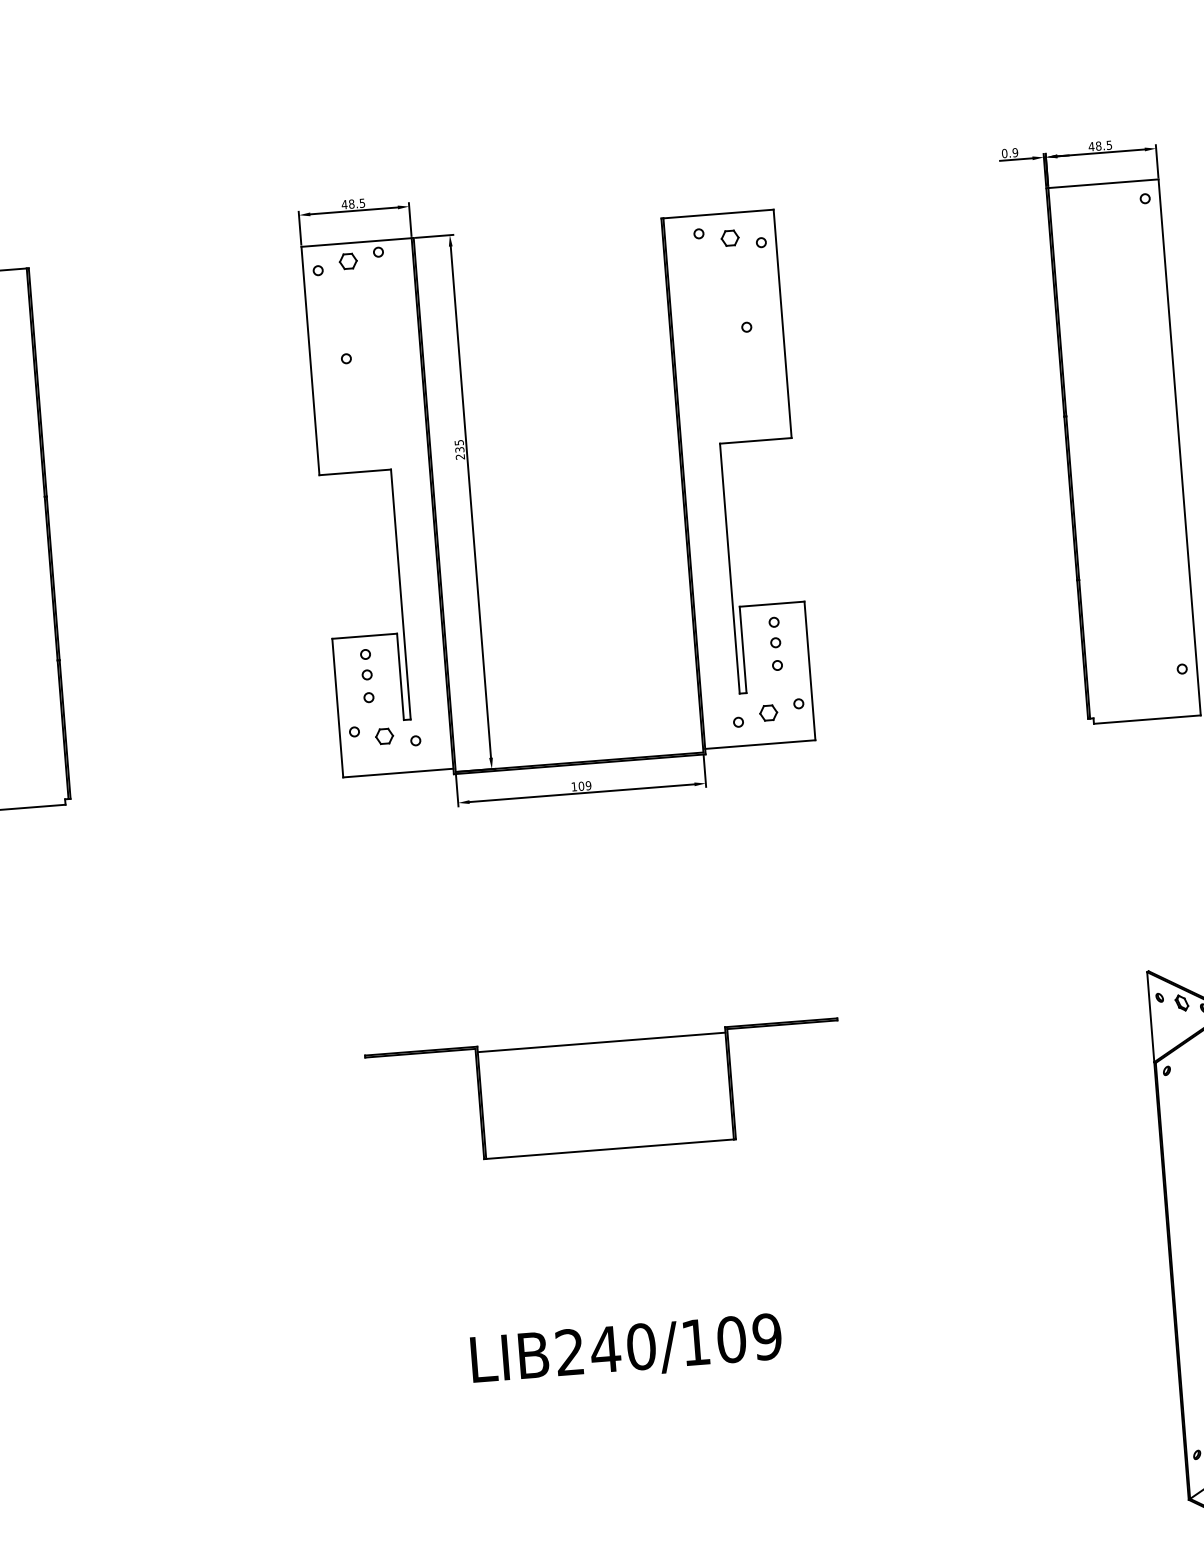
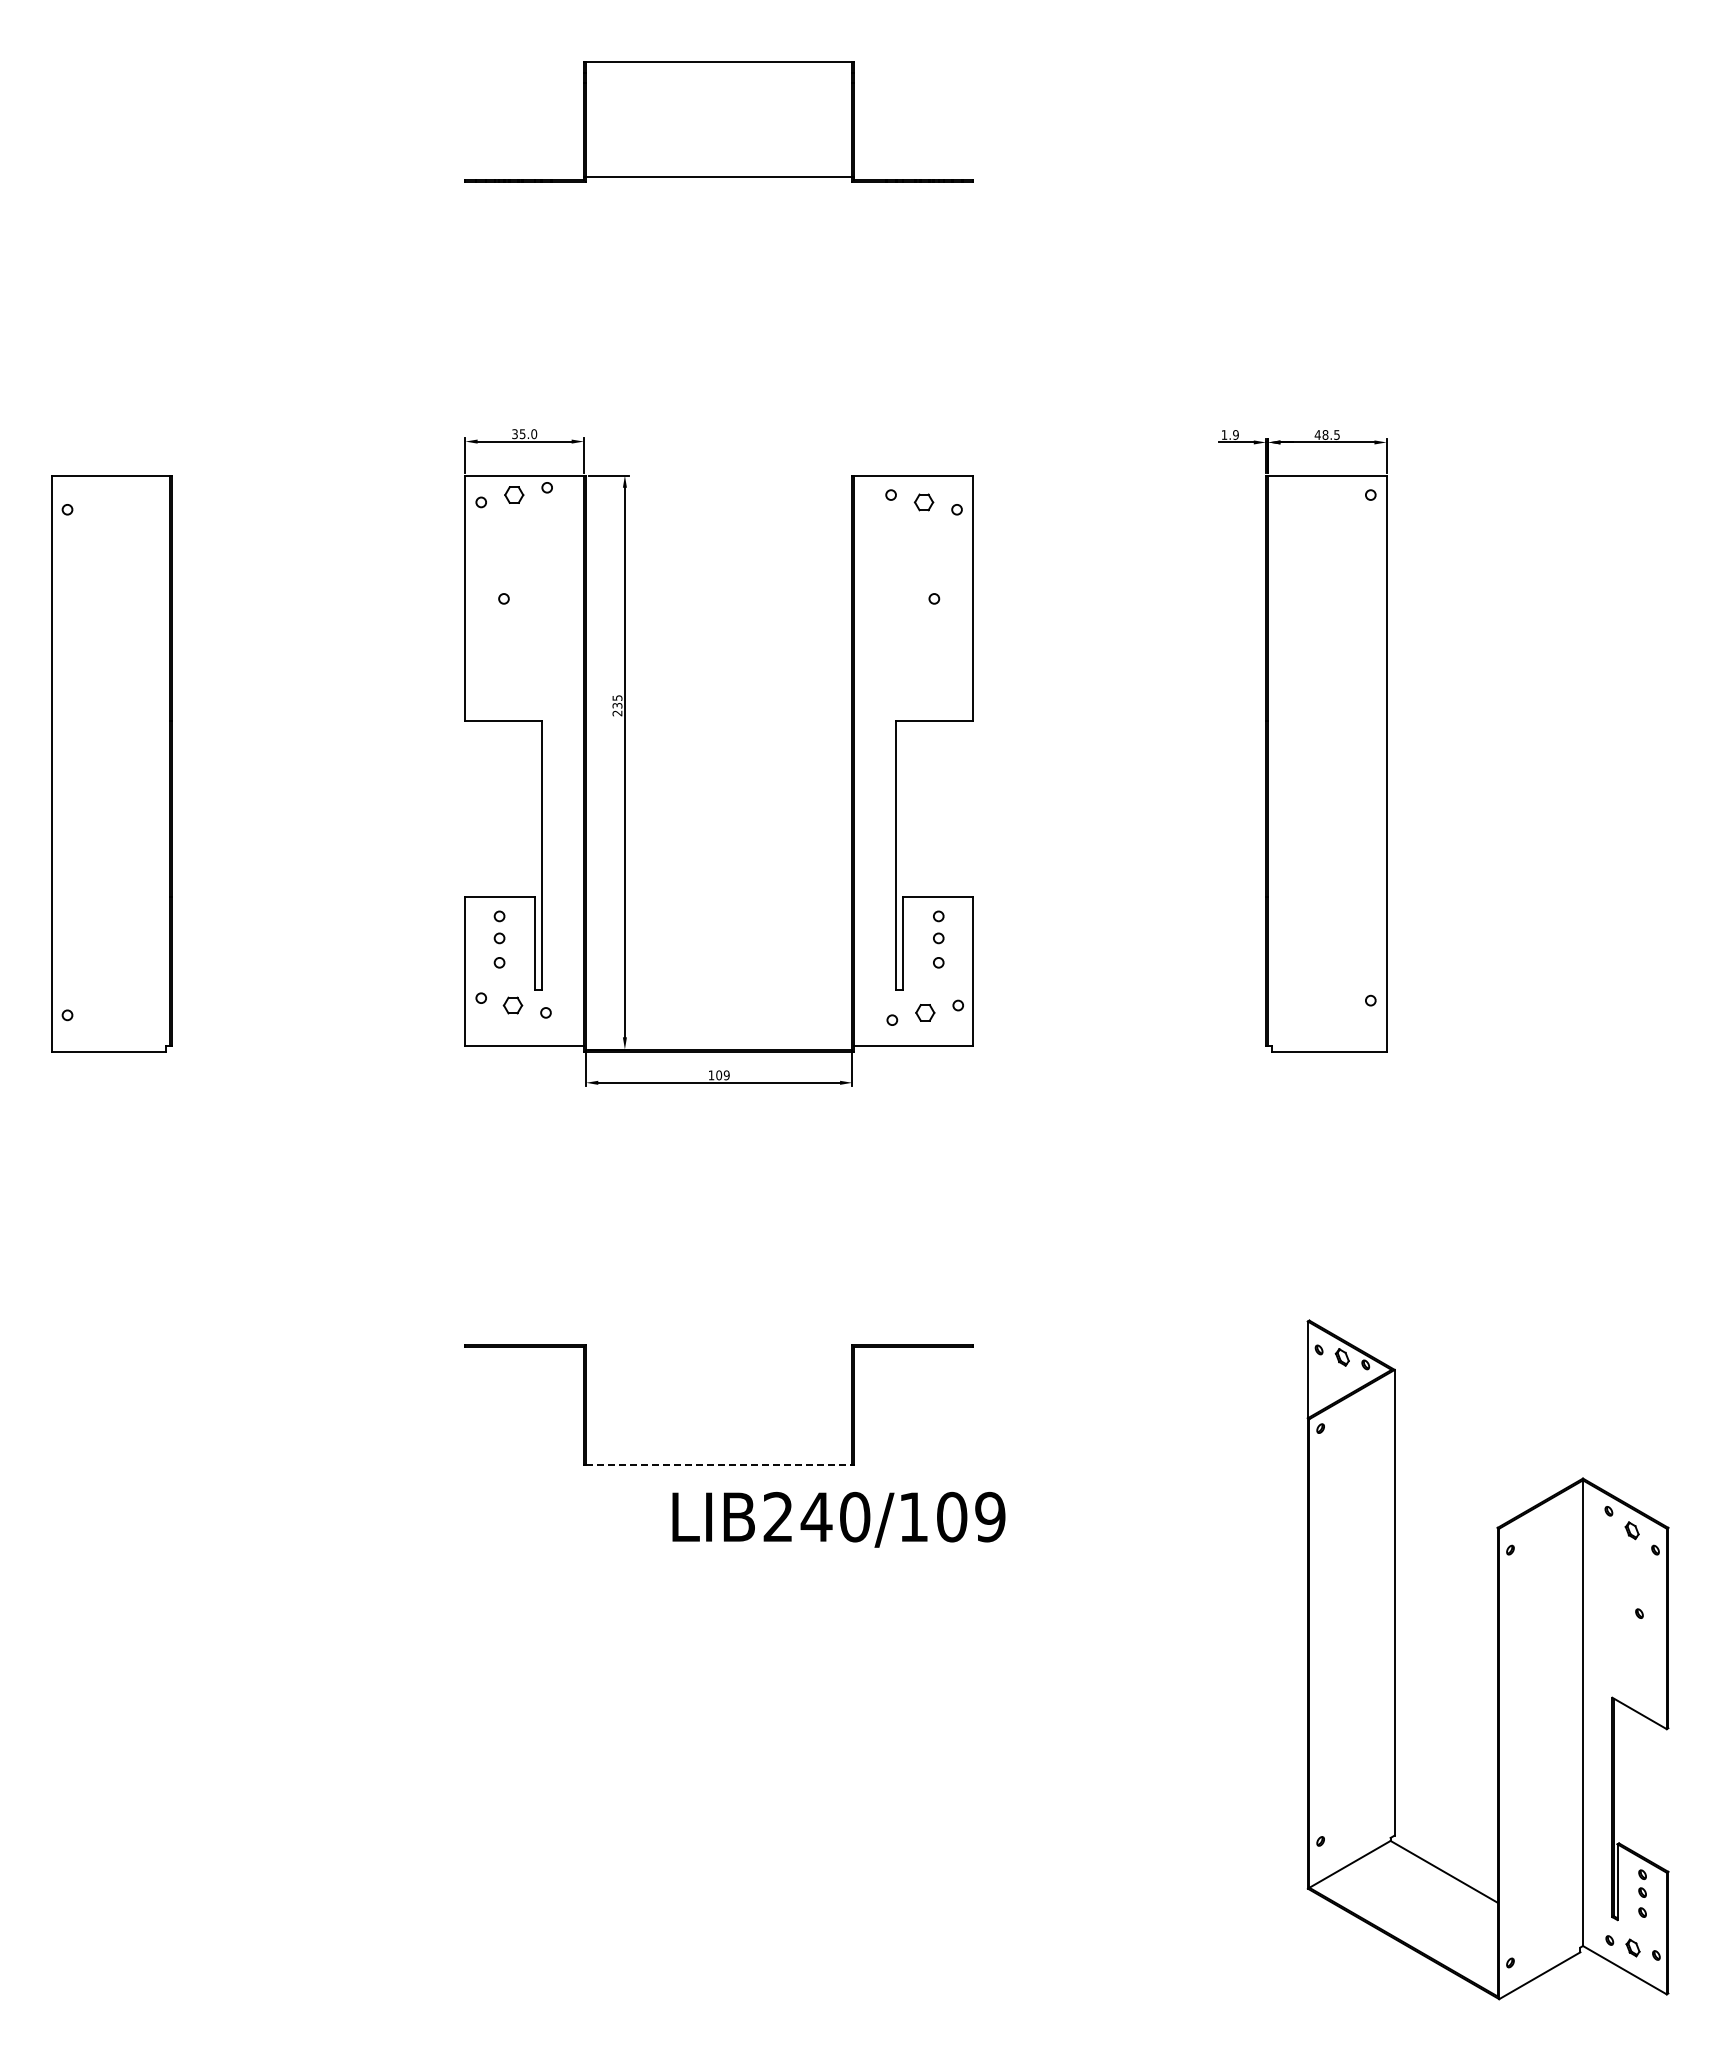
text: (1004, 153) -> (1224, 434), 0.9 -> 1.9
text: (353, 204) -> (524, 434), 48.5 -> 35.0
line: (601, 1042) -> (719, 1350), removed
line: (610, 1149) -> (719, 1465), solid -> dashed
text: (626, 1350) -> (838, 1519), moved

